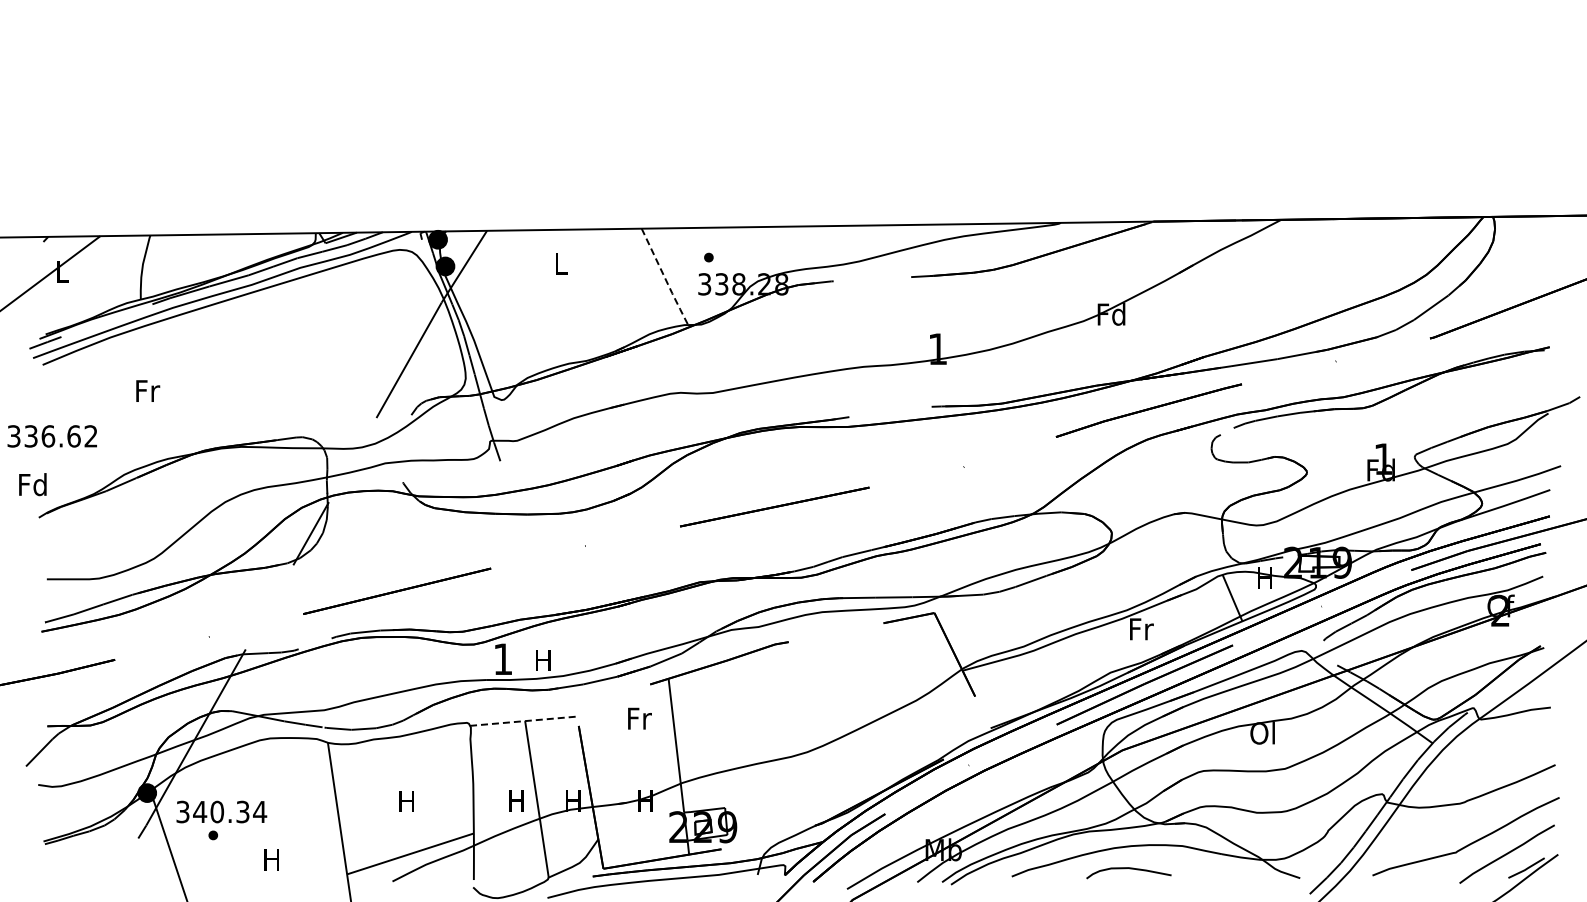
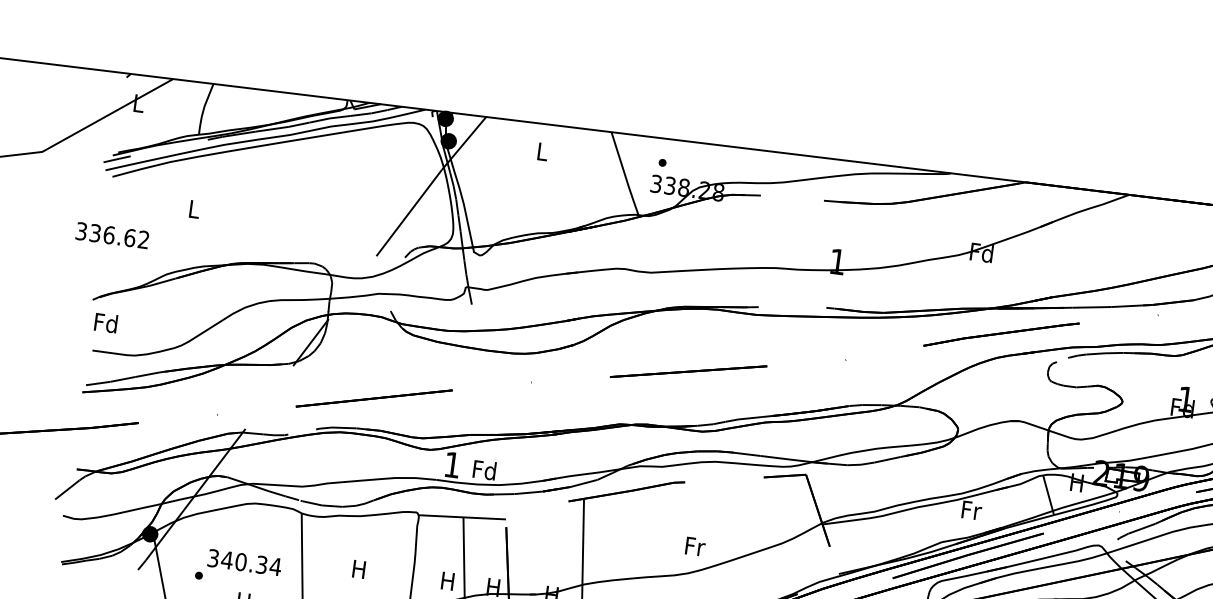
line: (665, 278) -> (625, 175), dashed -> solid
text: (148, 390) -> (195, 209), Fr -> L
text: (32, 484) -> (105, 322), moved
text: (542, 659) -> (484, 469), H -> Fd
text: (639, 718) -> (695, 546), moved
line: (523, 721) -> (462, 517), dashed -> solid
text: (221, 811) -> (244, 562), moved

